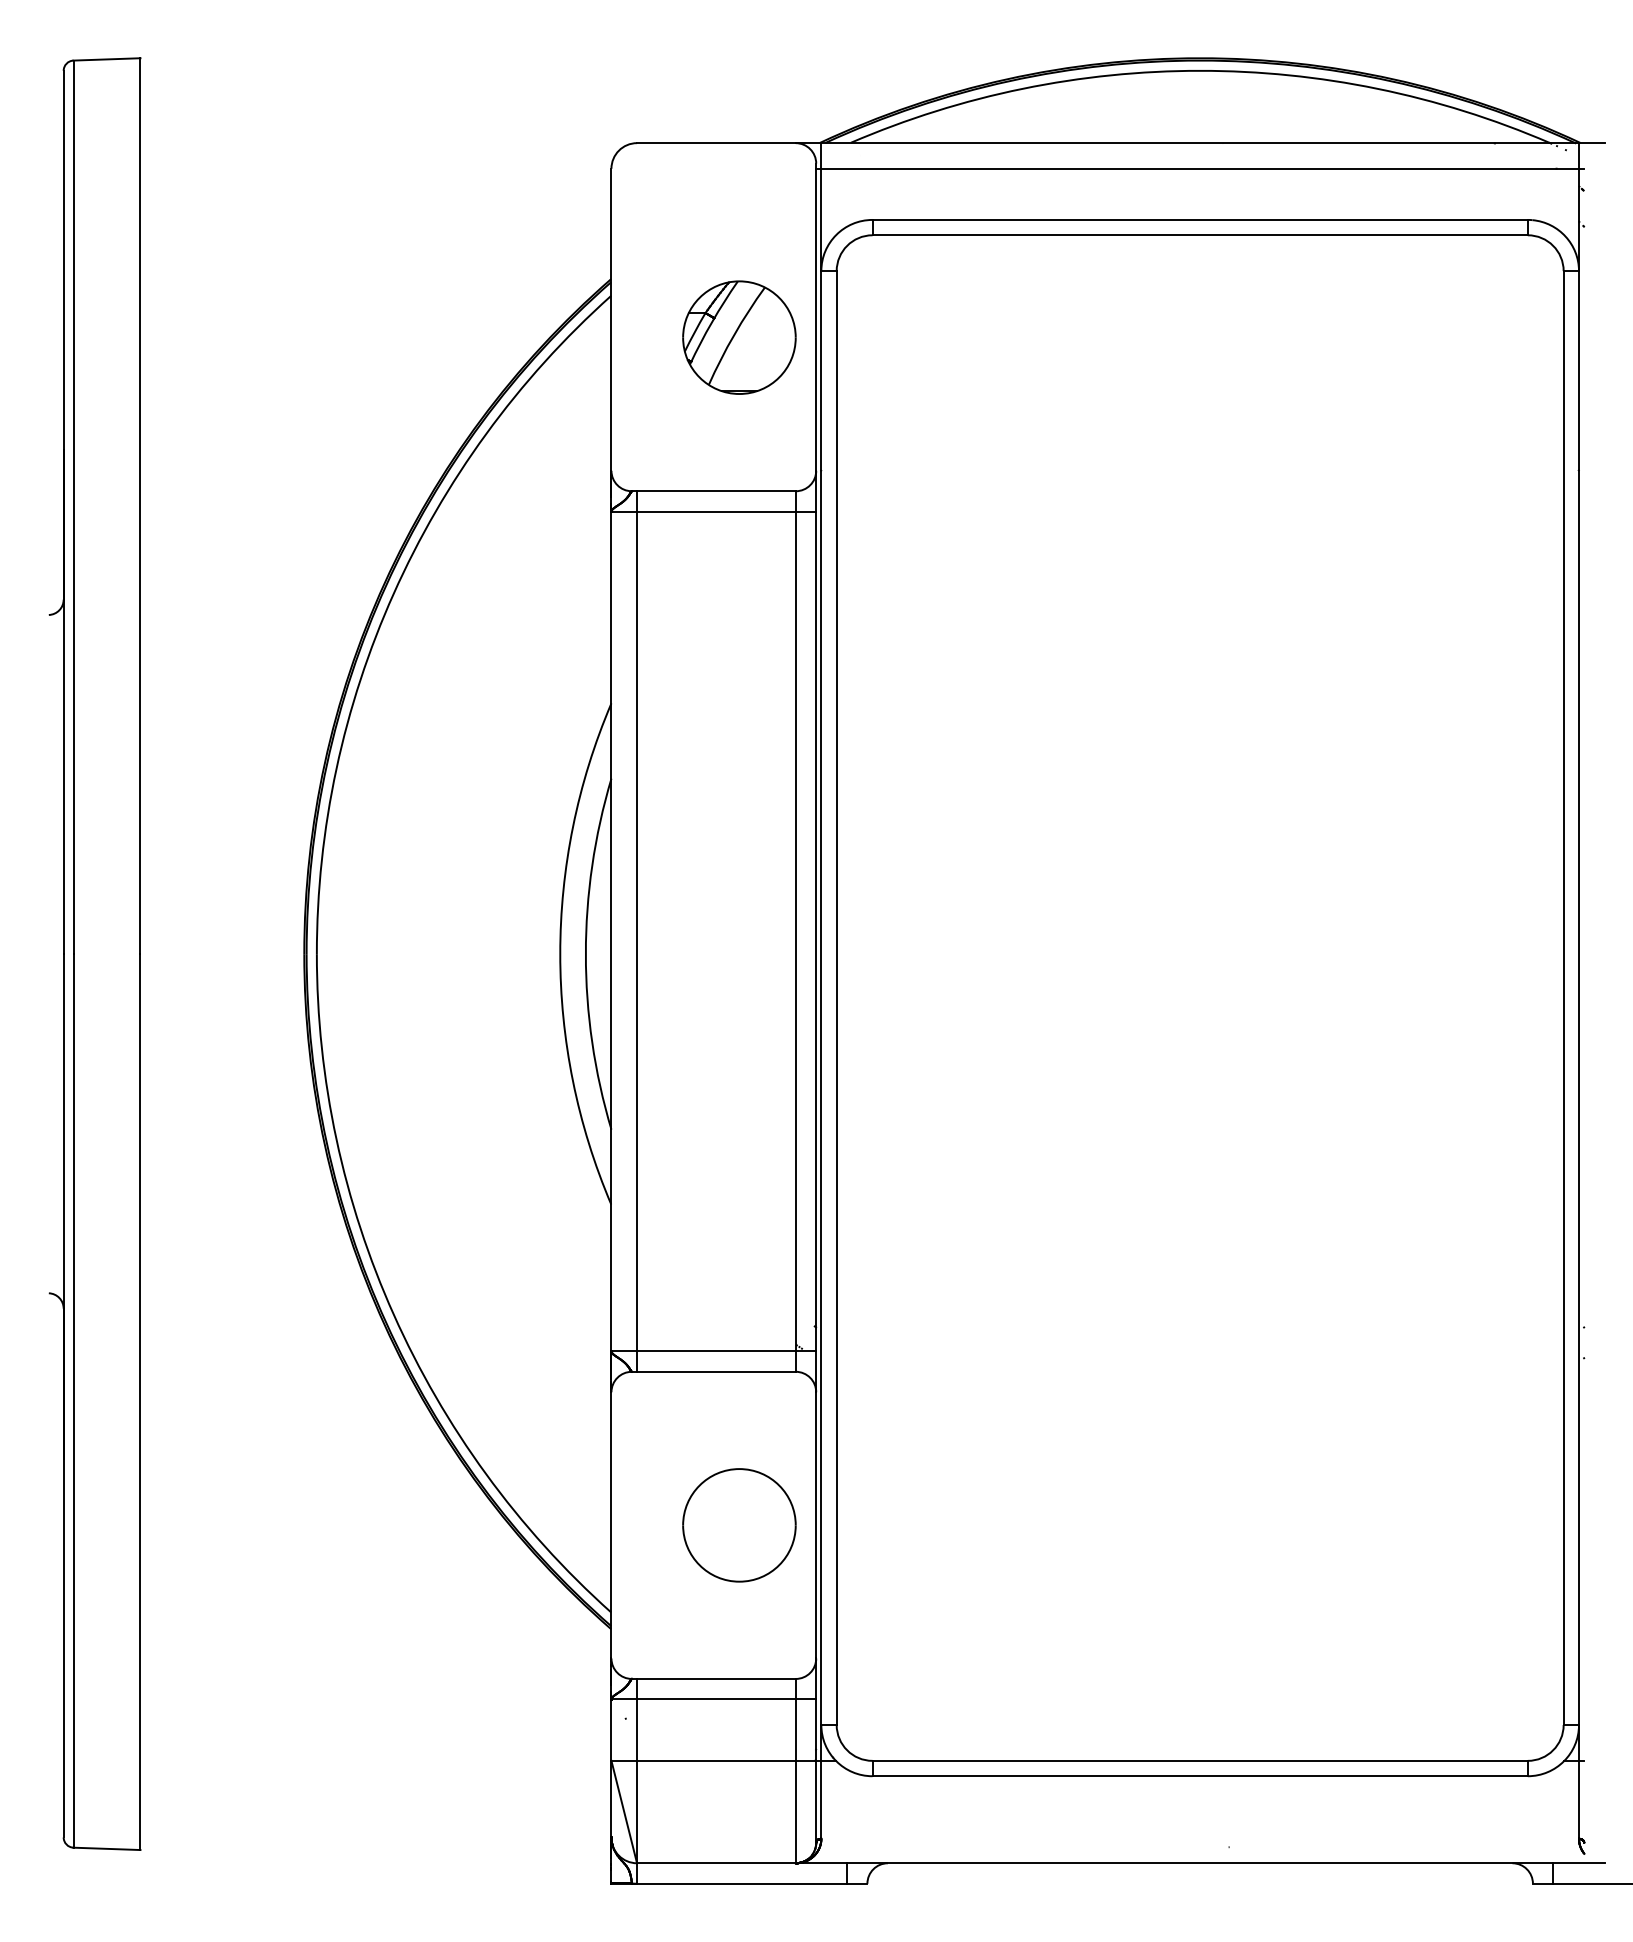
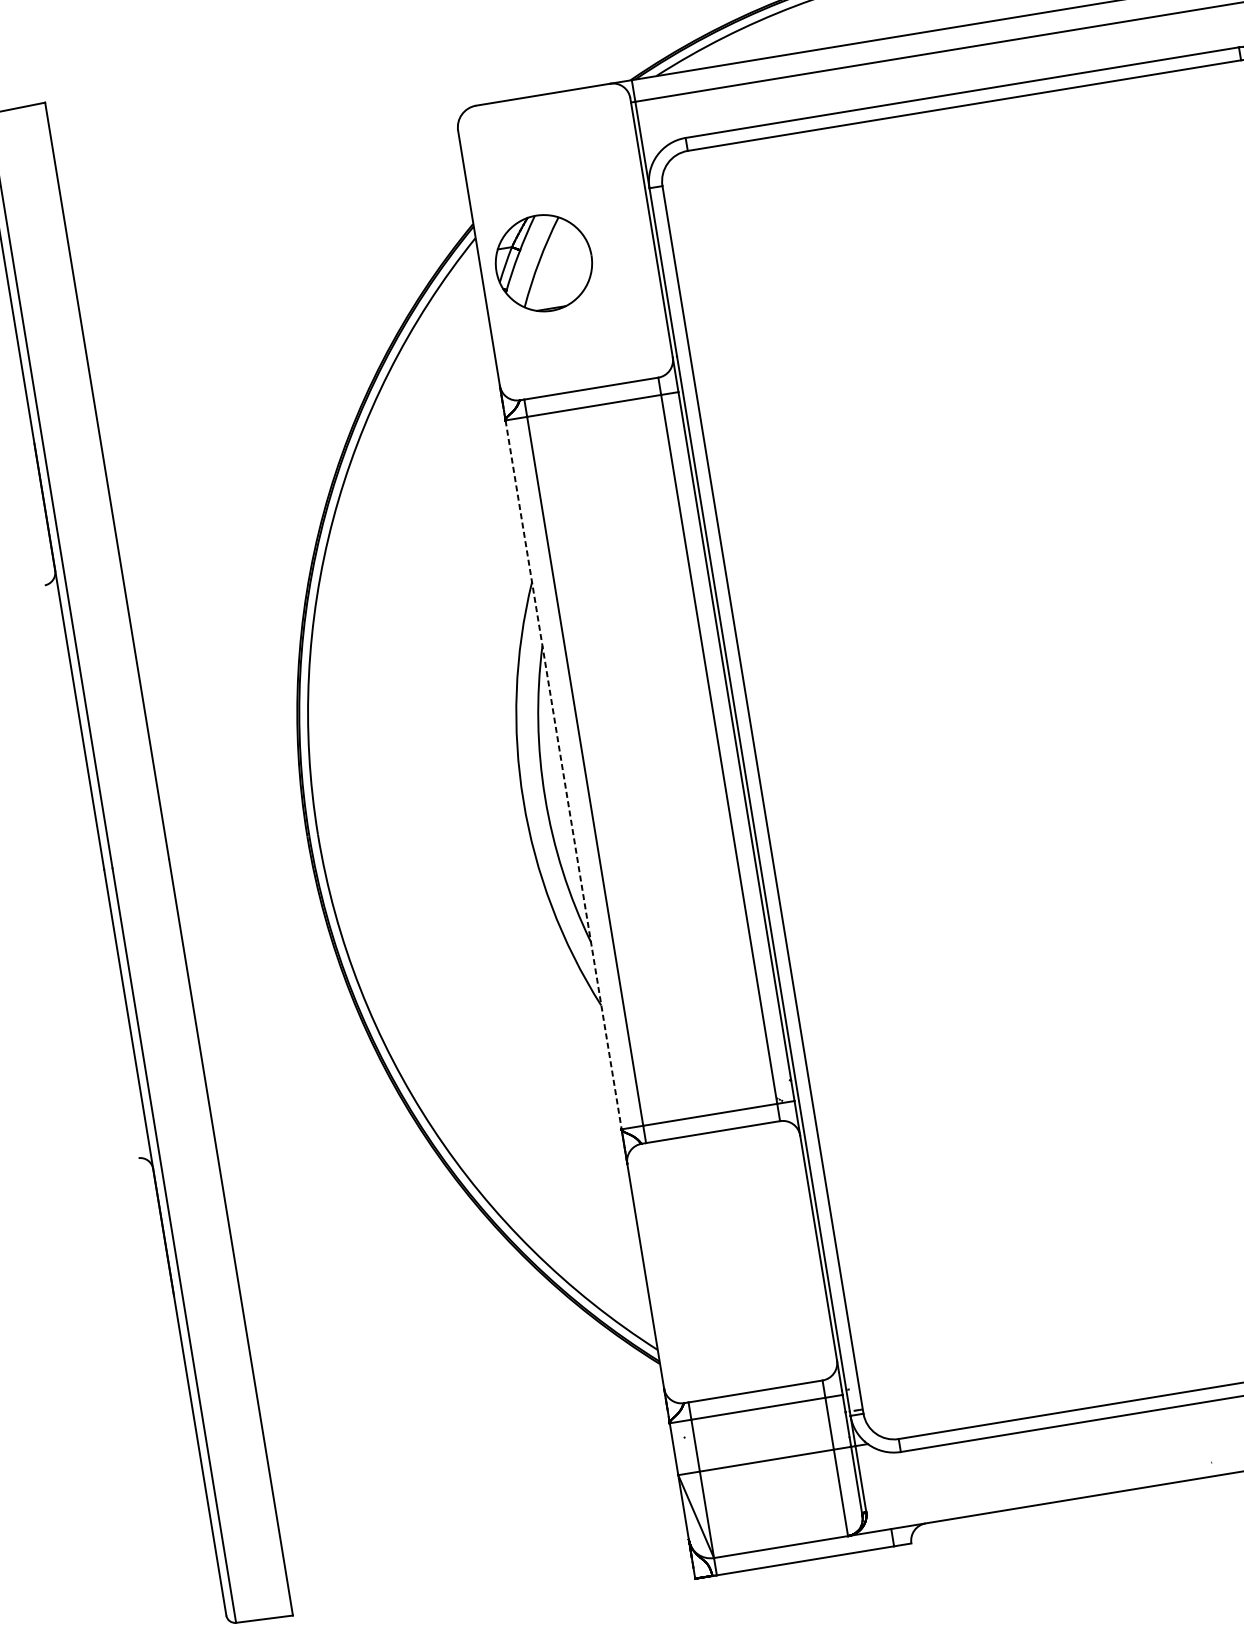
part: (739, 337) -> (543, 263), moved
line: (611, 931) -> (563, 774), solid -> dashed
part: (739, 1525) -> (753, 1258), removed

